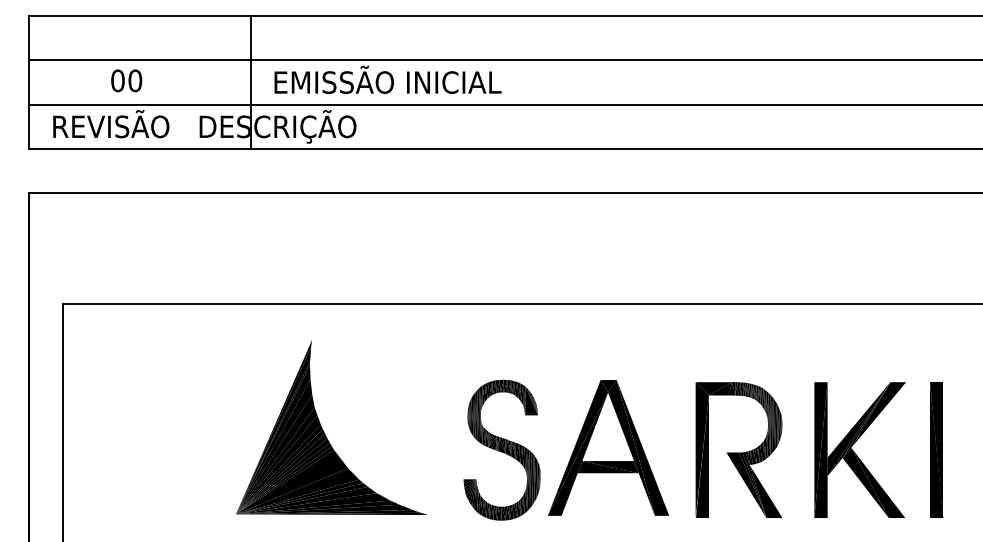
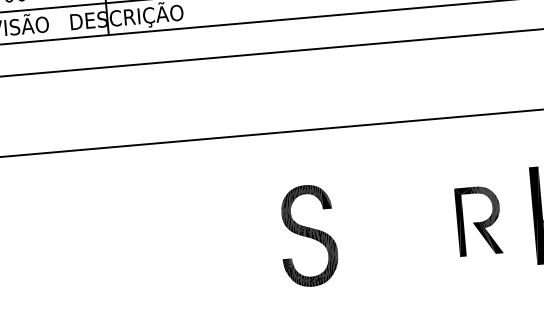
part: (323, 429) -> (178, 232), removed
part: (608, 447) -> (384, 227), removed
part: (738, 449) -> (478, 220), size x0.7

